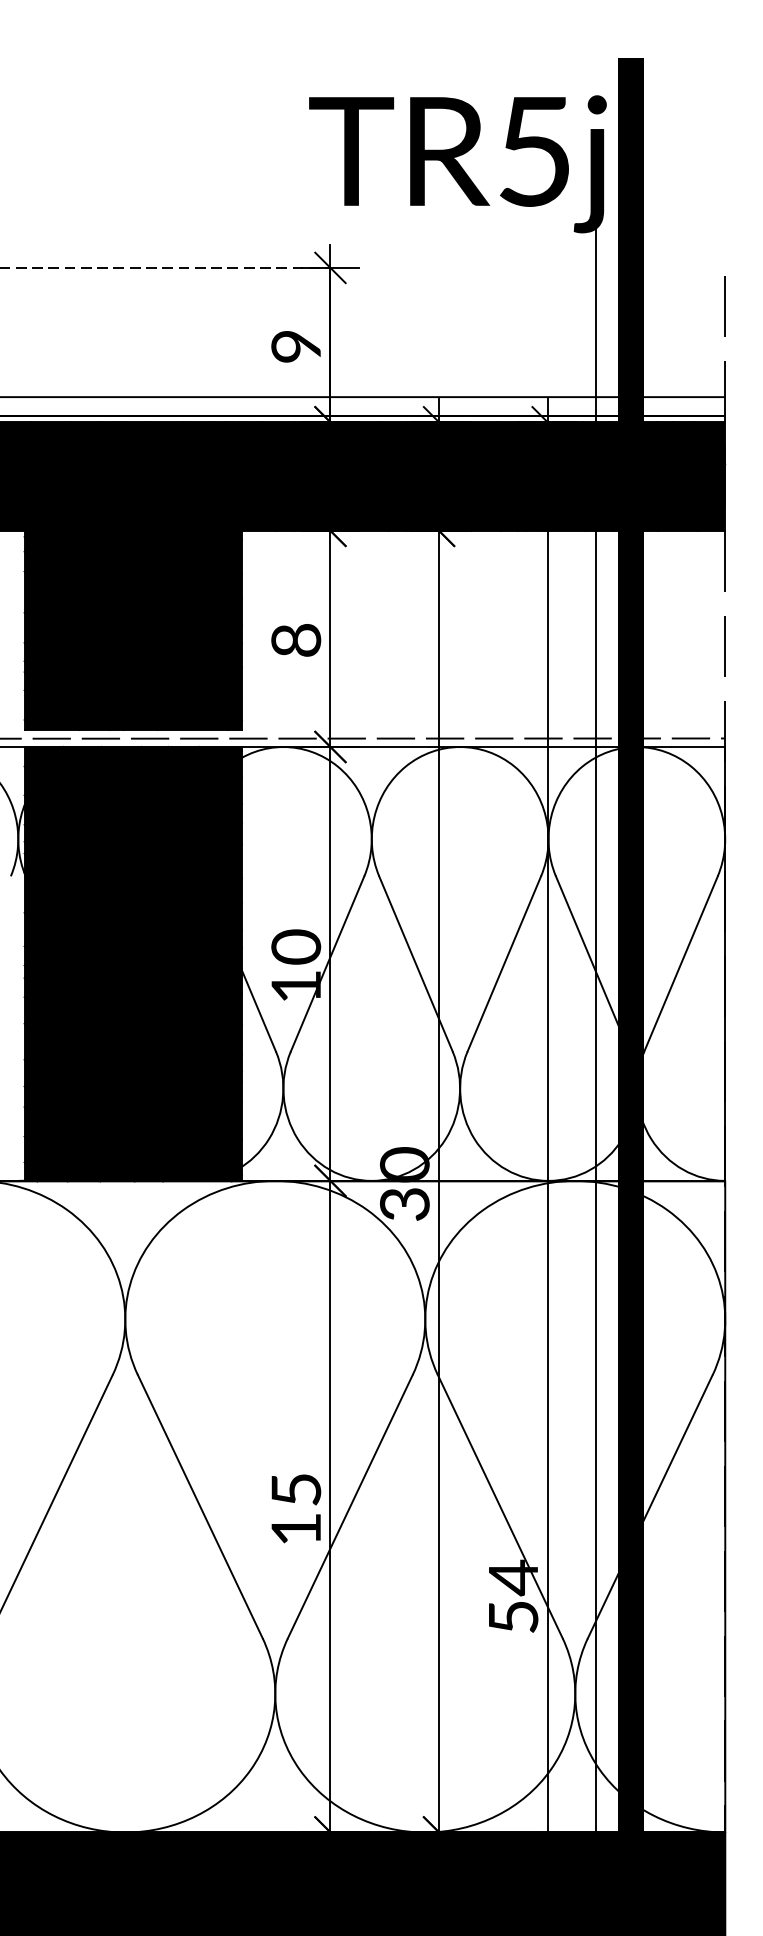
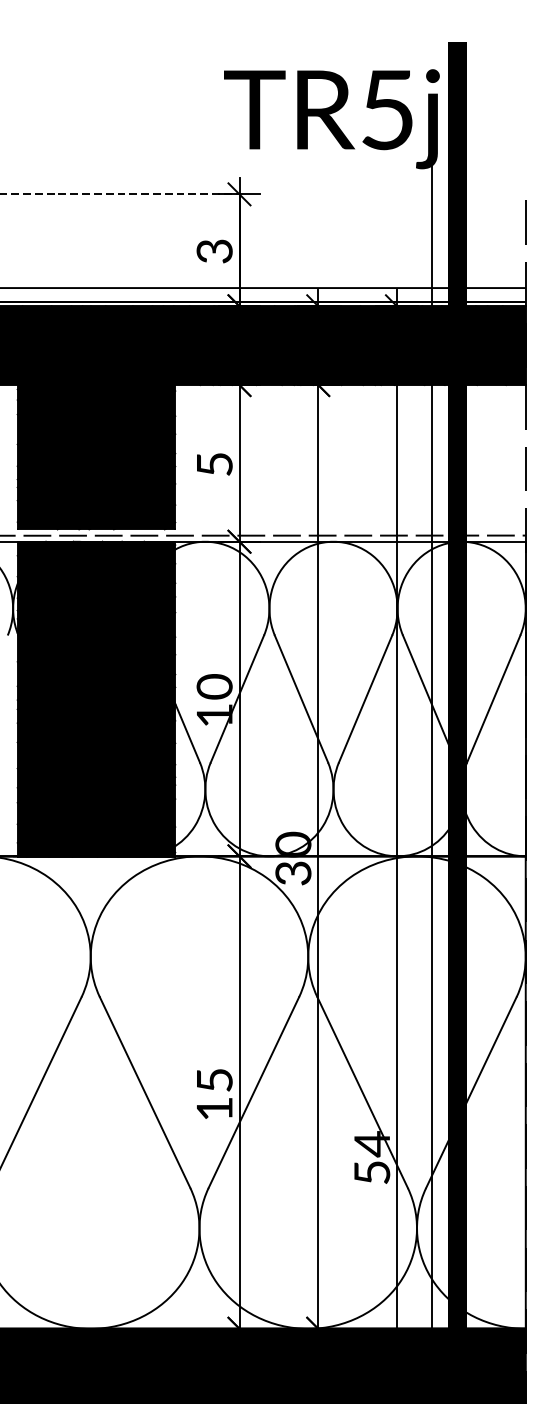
text: (296, 346) -> (214, 251), 9 -> 3
text: (296, 640) -> (214, 464), 8 -> 5

